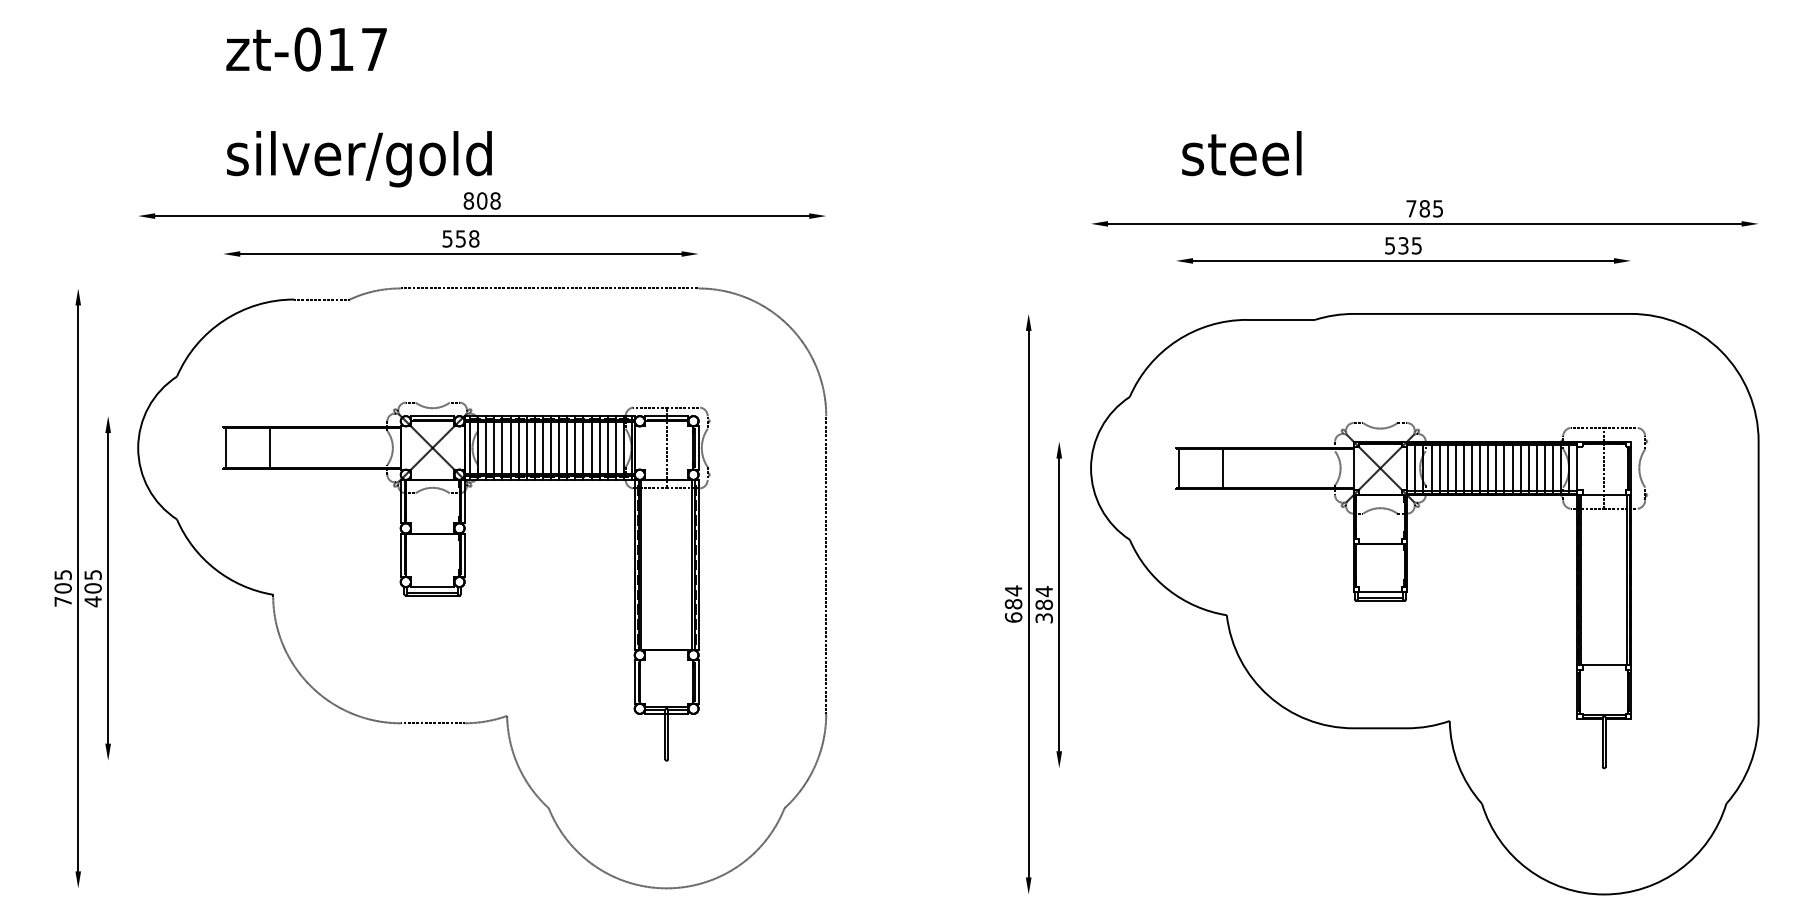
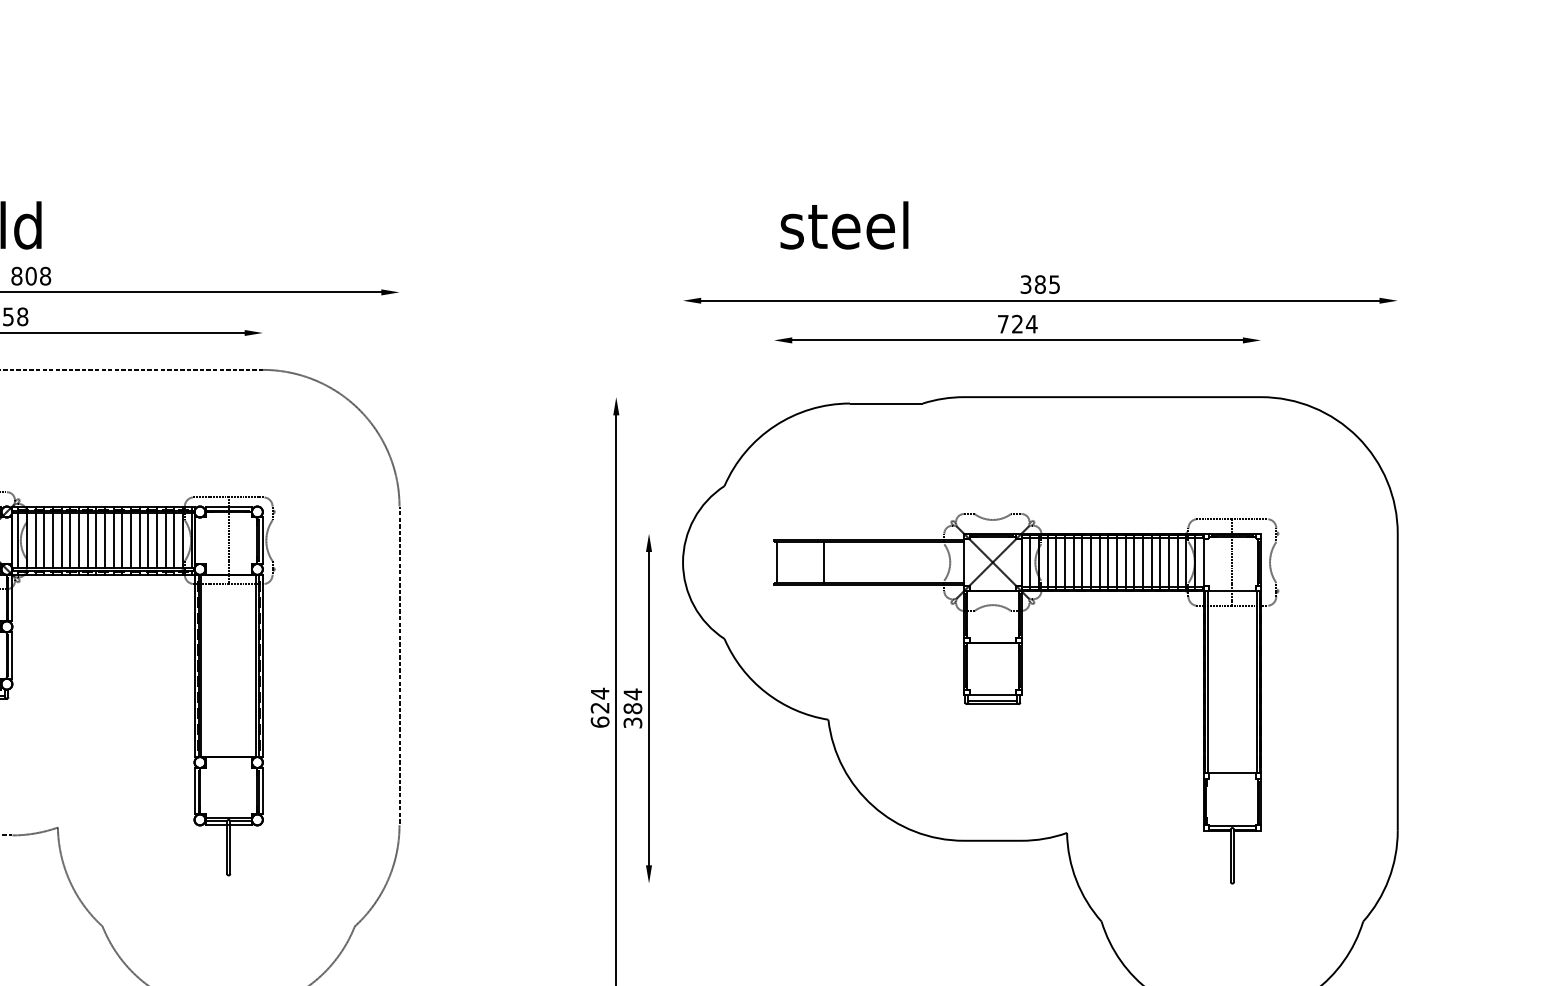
text: (1411, 208) -> (1026, 284), 785 -> 385
text: (1403, 245) -> (1017, 323), 535 -> 724
text: (1013, 604) -> (600, 708), 684 -> 624

